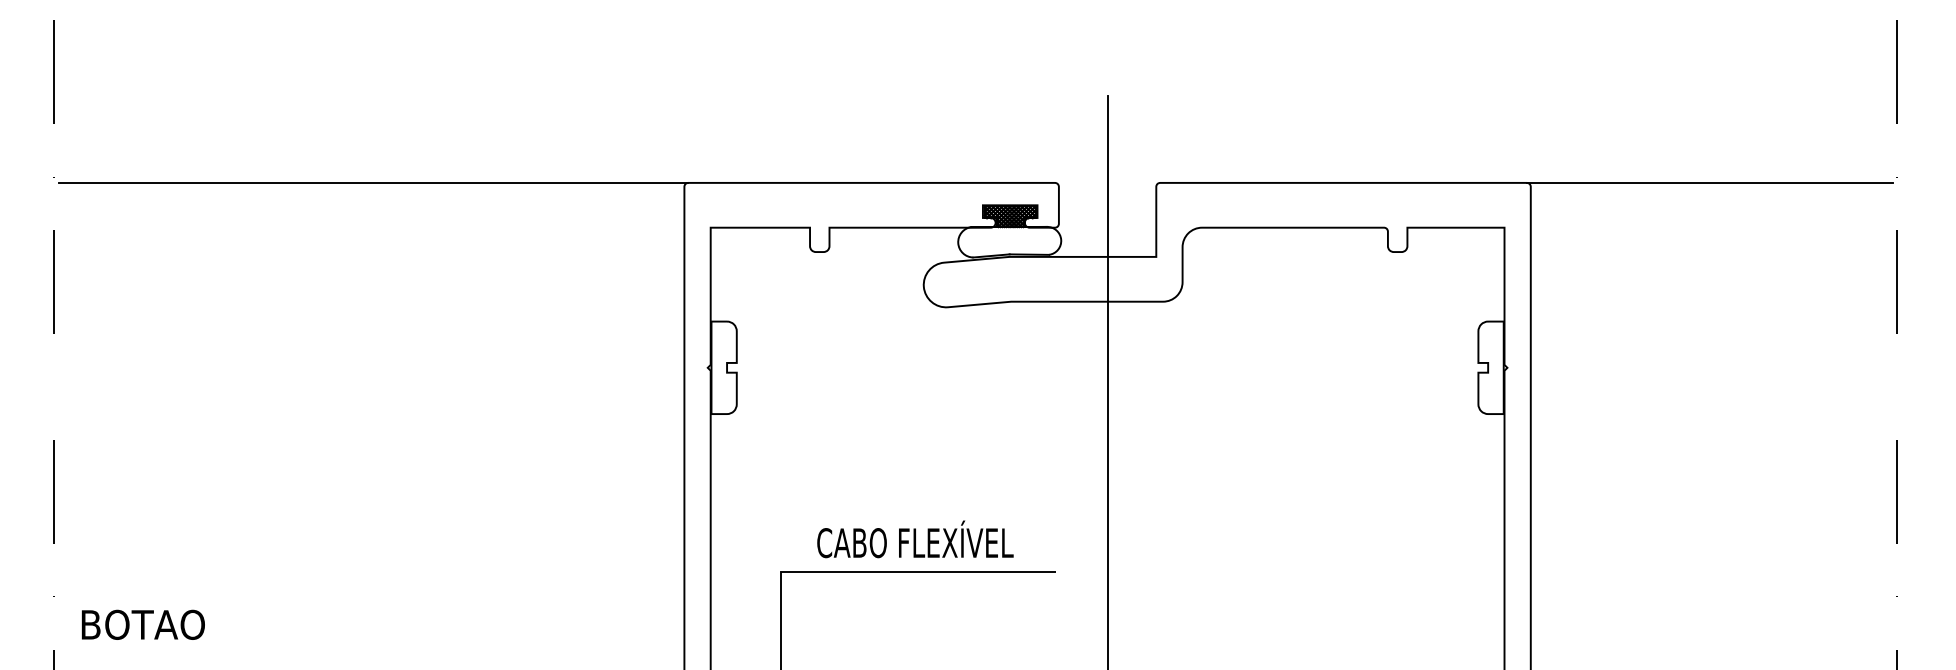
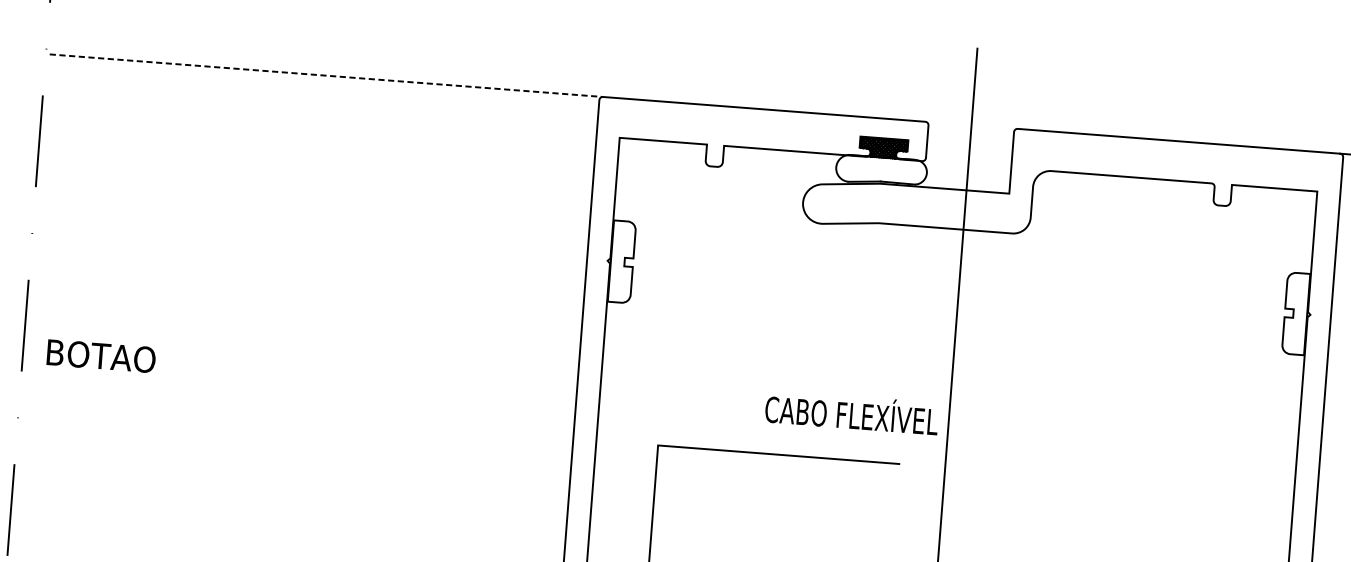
line: (373, 182) -> (326, 75), solid -> dashed
text: (915, 539) -> (852, 412), moved
text: (142, 624) -> (100, 355), moved

